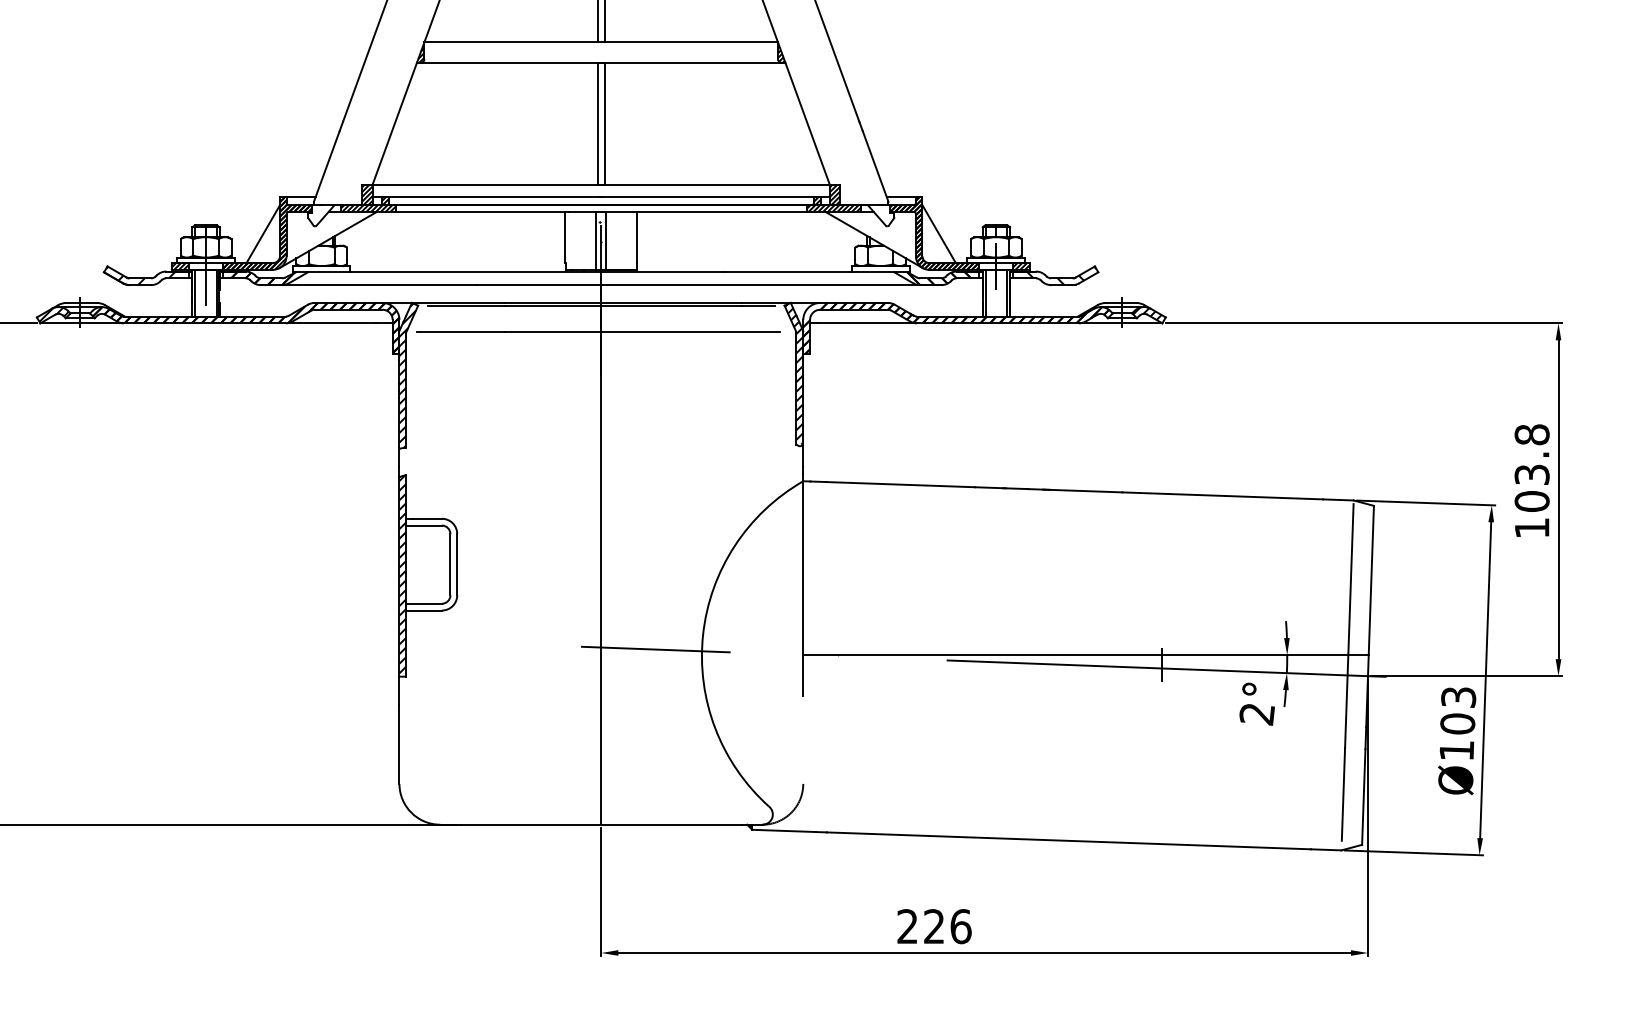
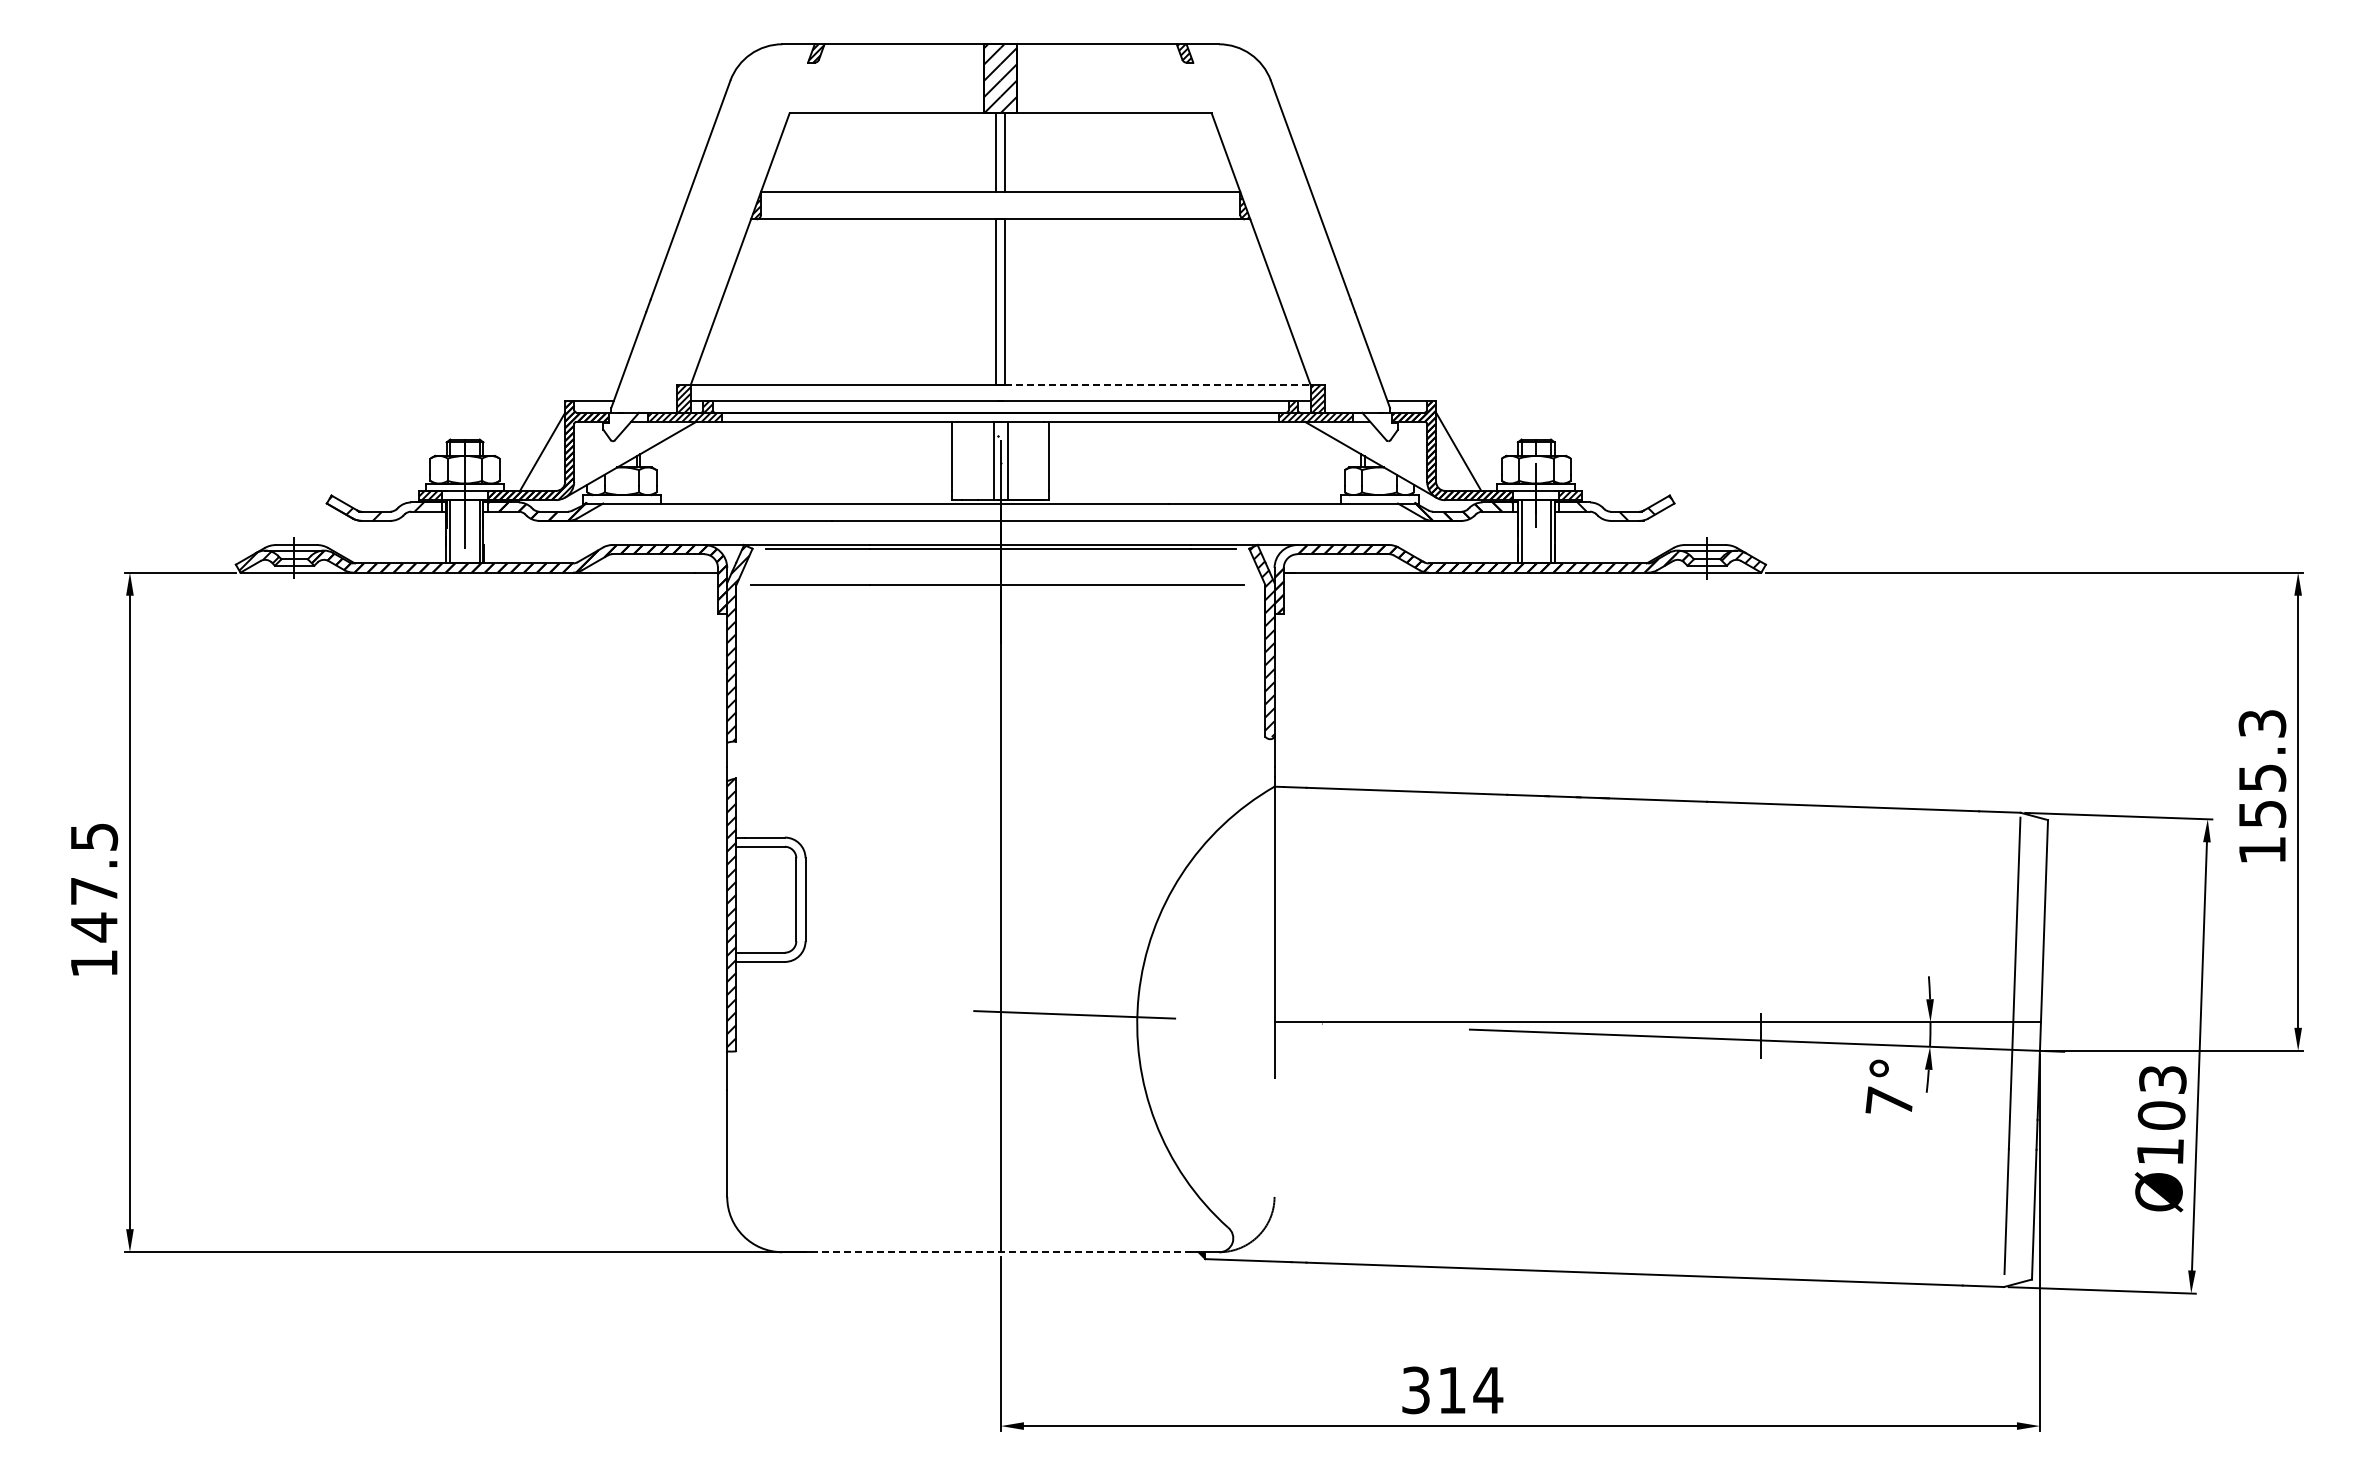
line: (717, 185) -> (1158, 385), solid -> dashed
text: (1532, 467) -> (2262, 768), 103.8 -> 155.3
text: (1256, 714) -> (1889, 1102), 2° -> 7°
line: (601, 824) -> (1001, 1252), solid -> dashed
text: (934, 926) -> (1452, 1390), 226 -> 314

